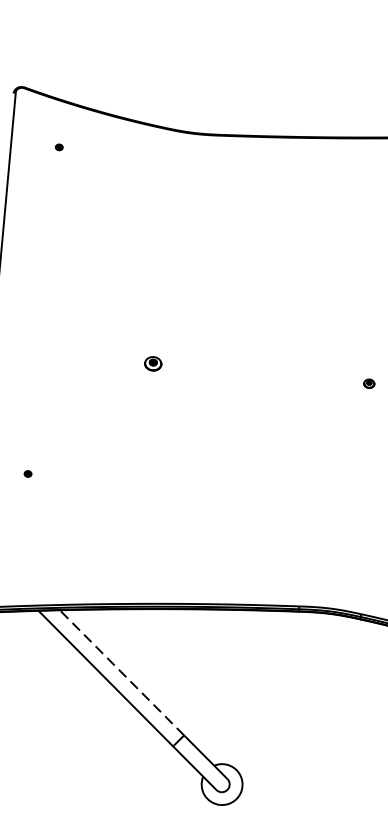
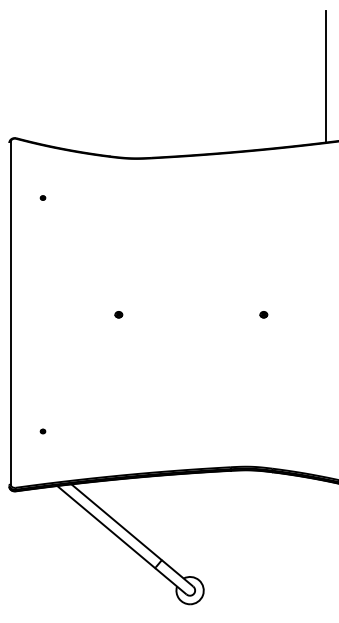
part: (58, 146) -> (42, 197), moved
part: (152, 363) -> (118, 314), size x0.62
part: (27, 473) -> (42, 431), moved
line: (121, 673) -> (116, 522), dashed -> solid

